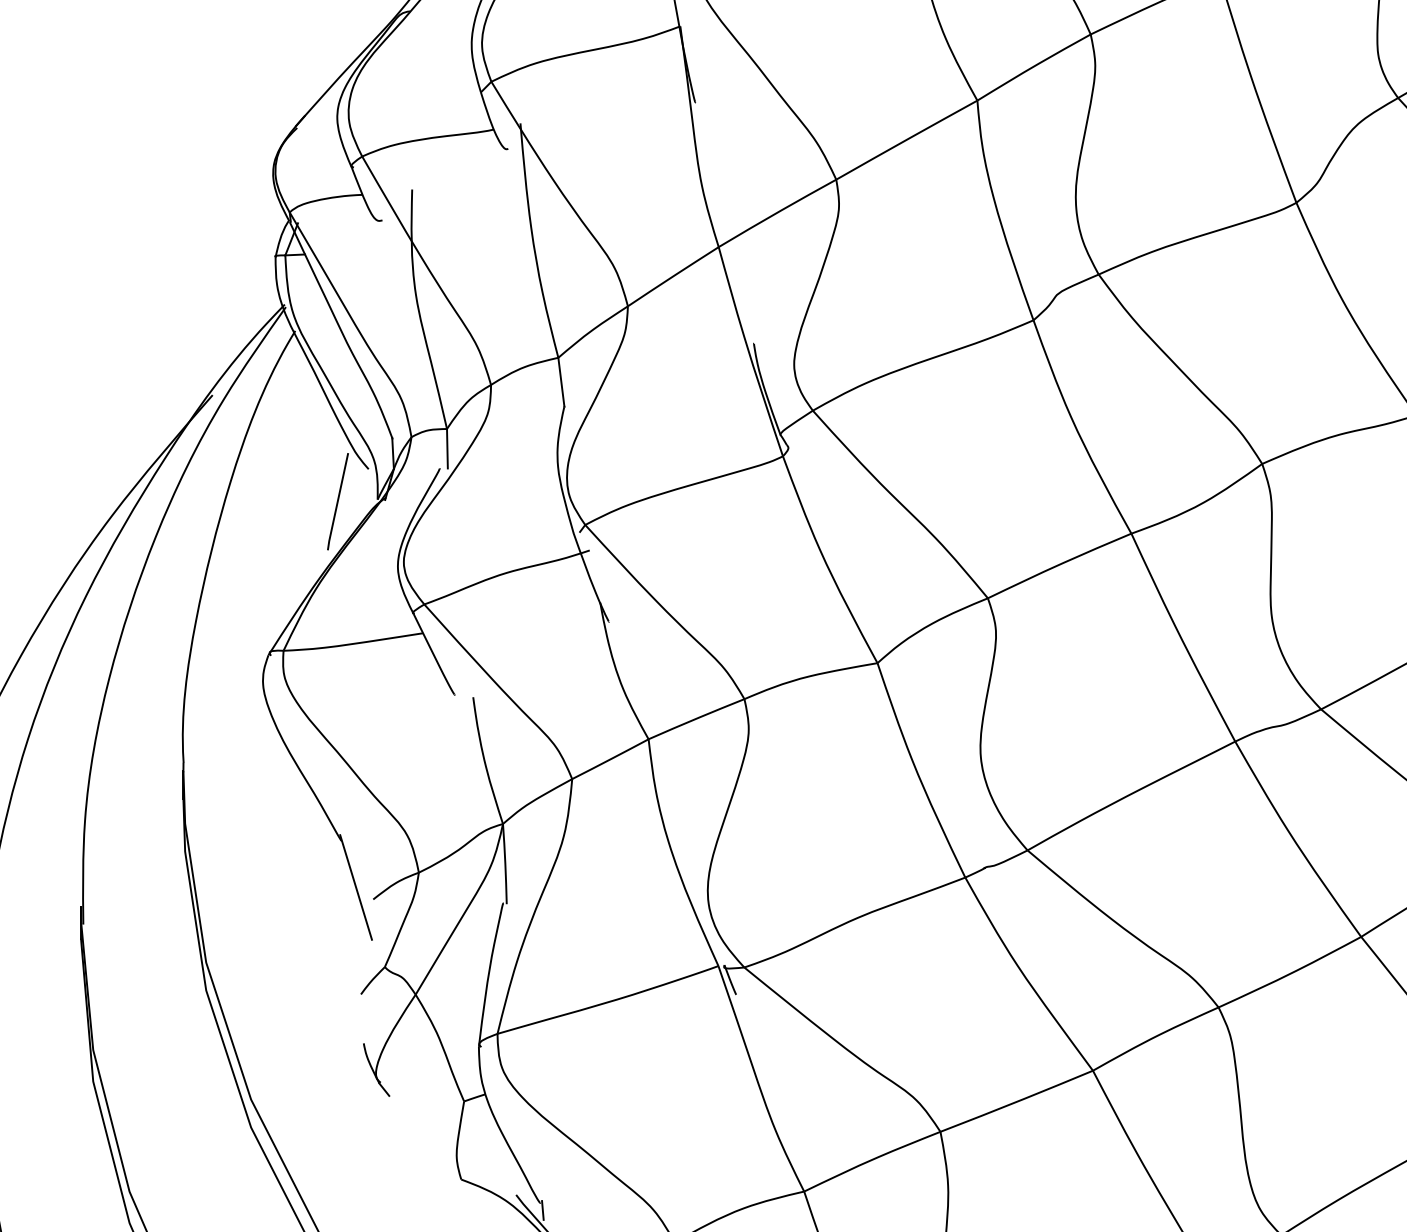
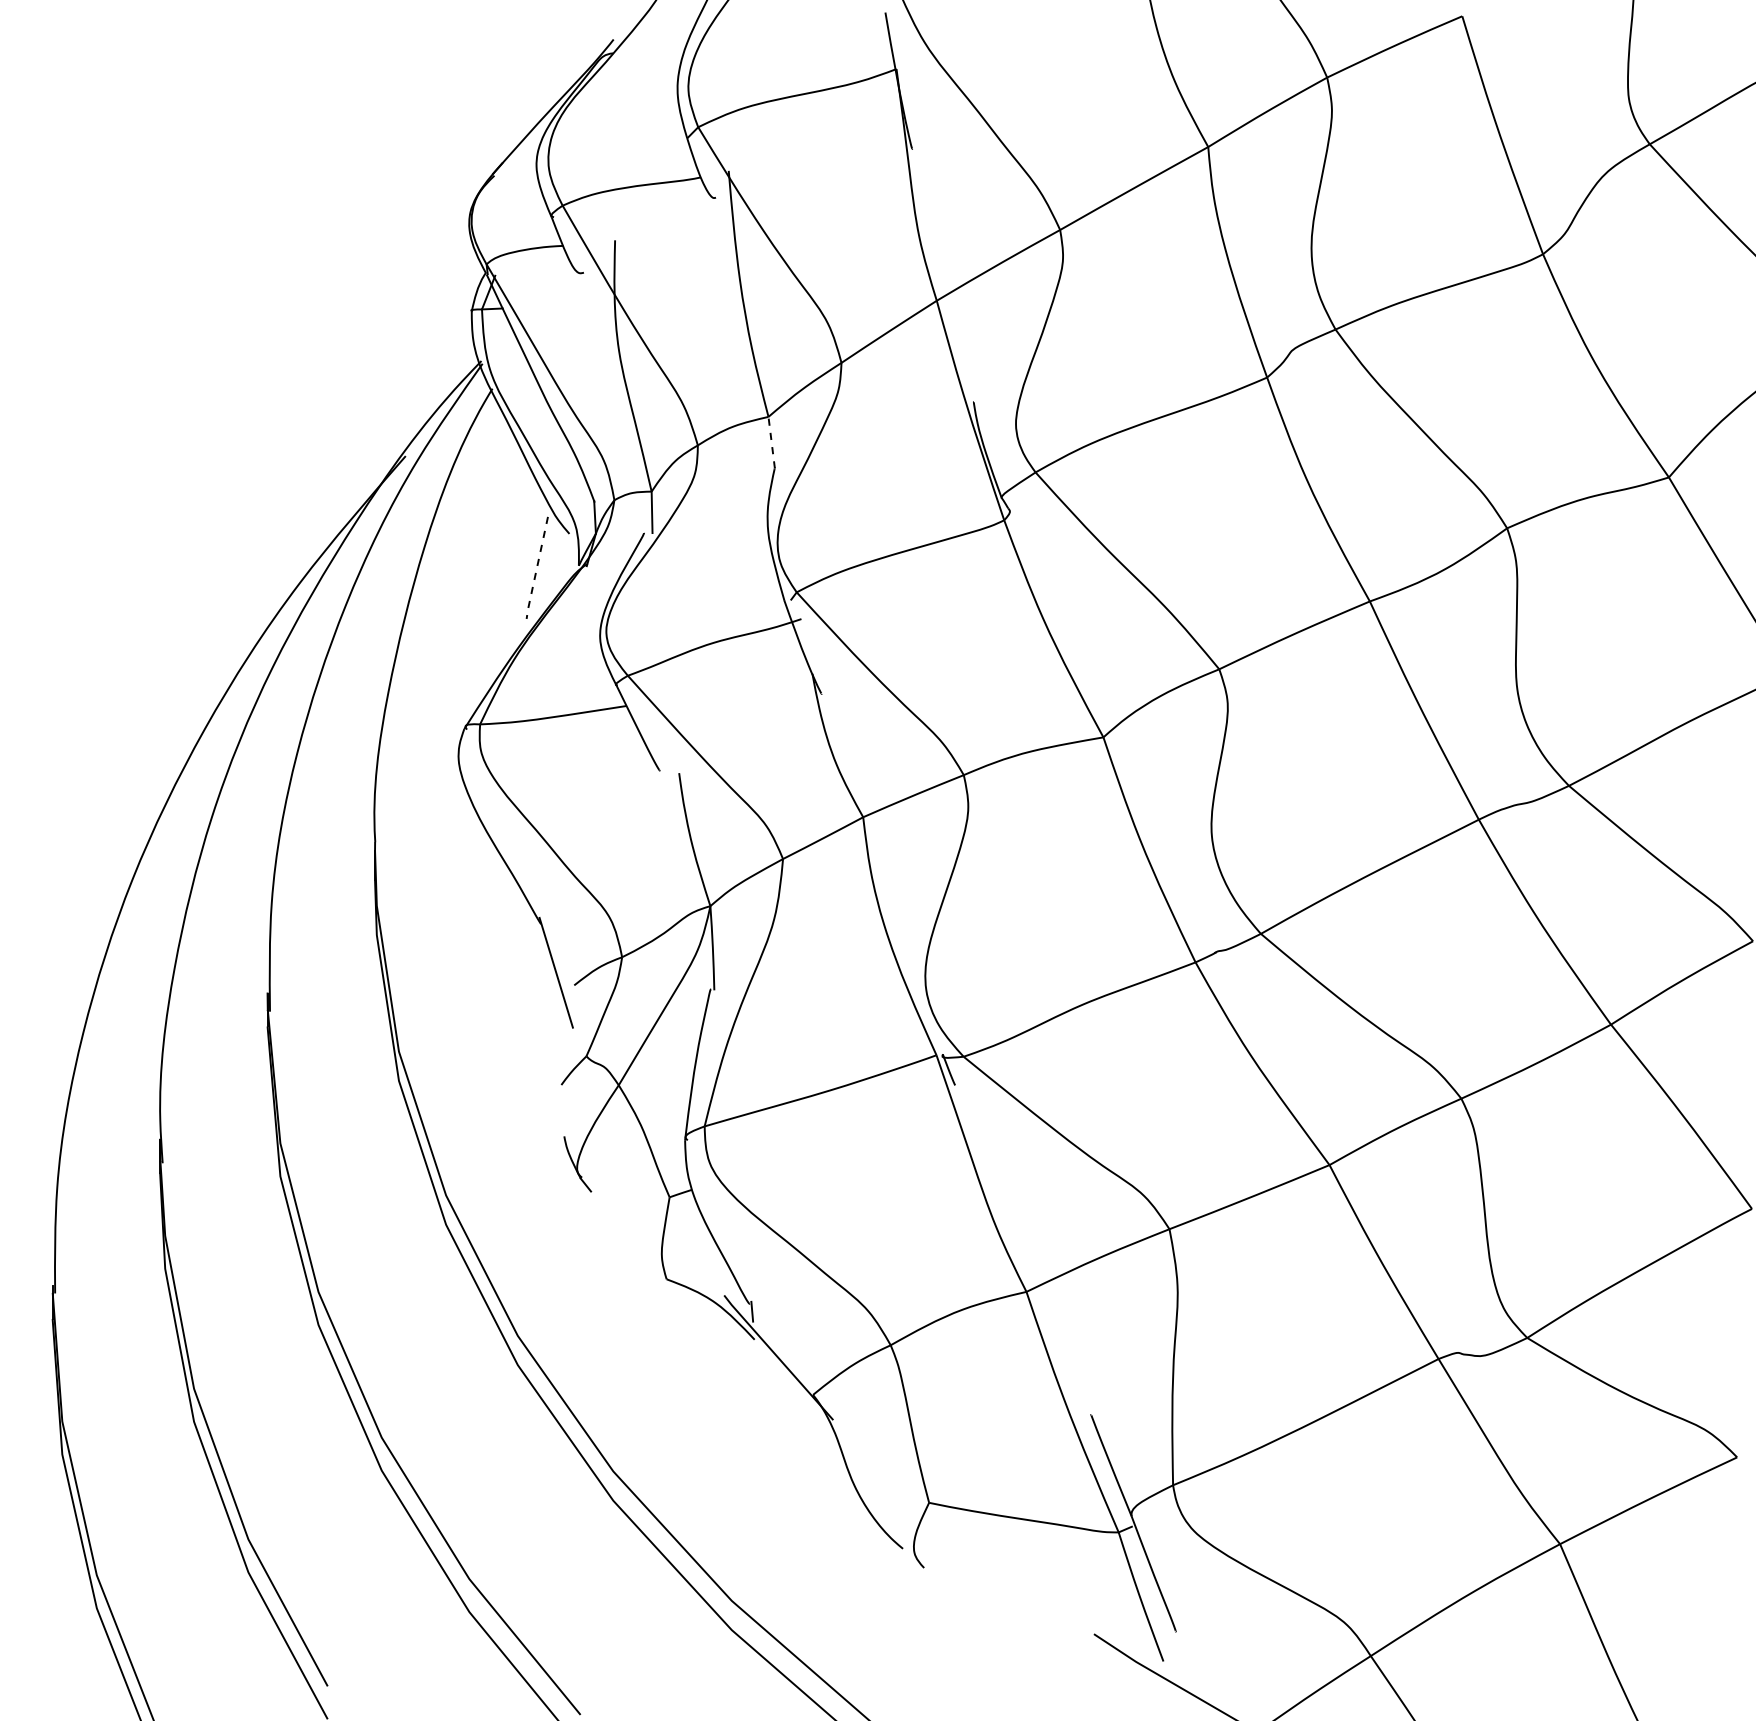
line: (561, 382) -> (771, 442), solid -> dashed
line: (337, 502) -> (536, 568), solid -> dashed

